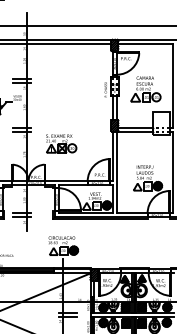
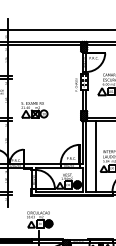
part: (61, 143) -> (34, 109), moved
line: (128, 172) -> (95, 156), added

